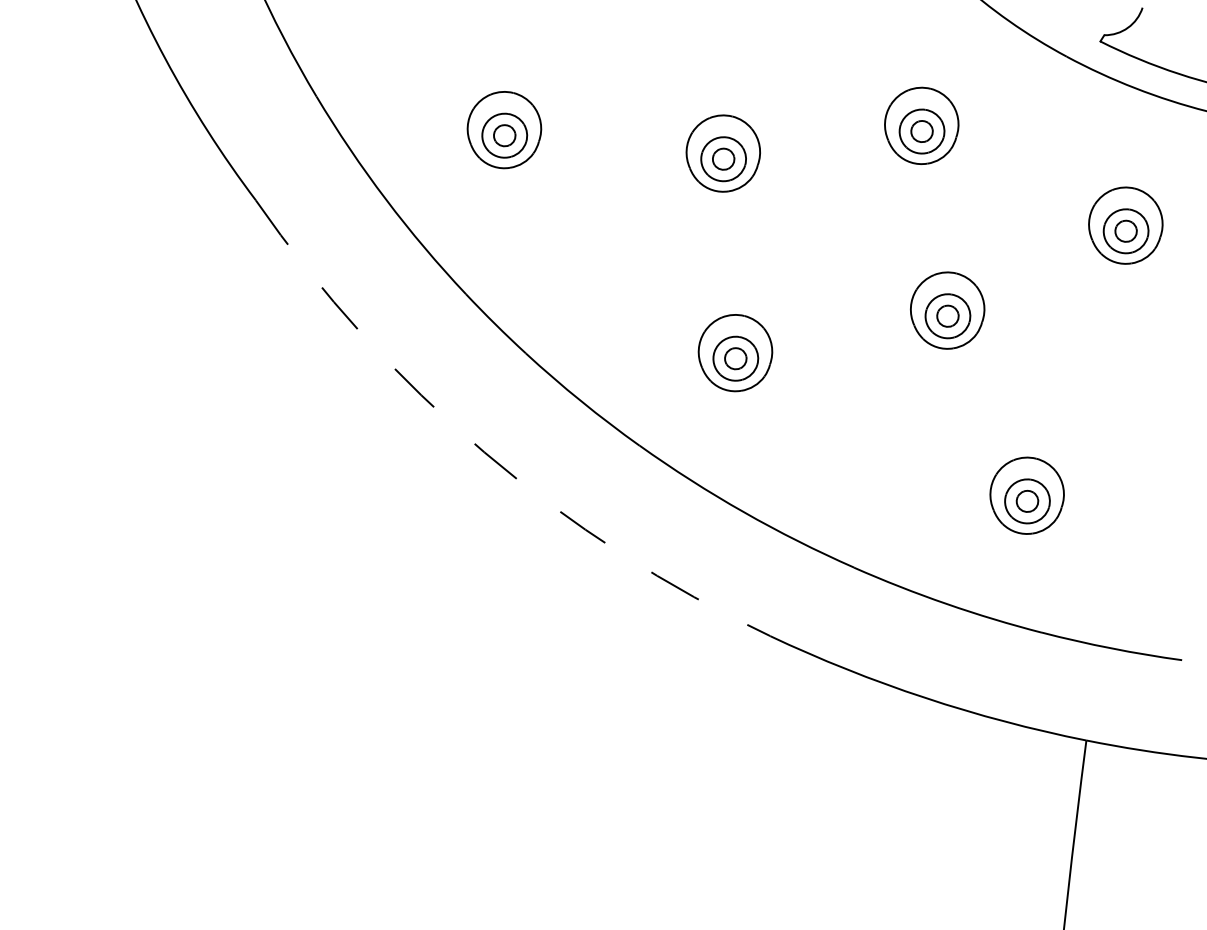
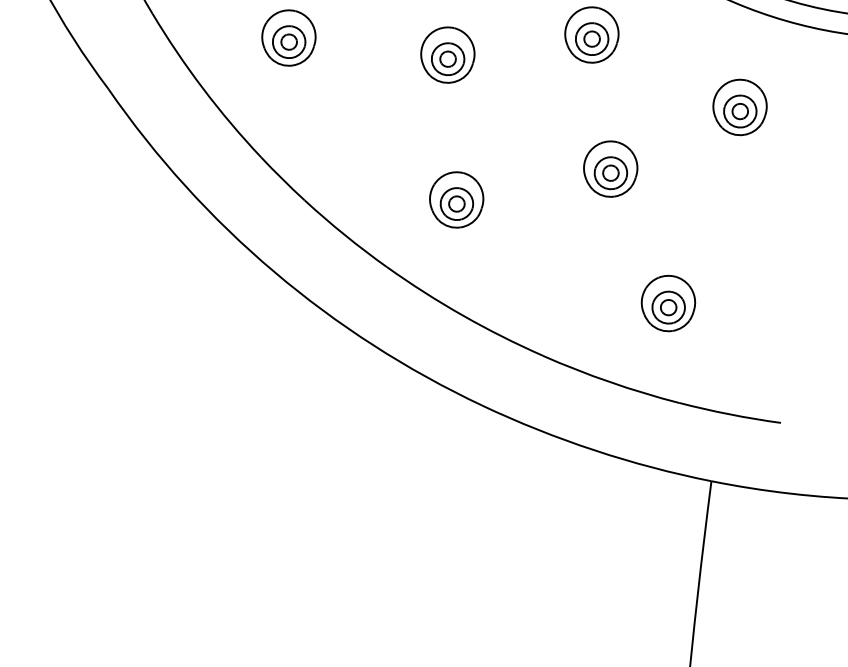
arc: (484, 452) -> (274, 272), dashed -> solid

